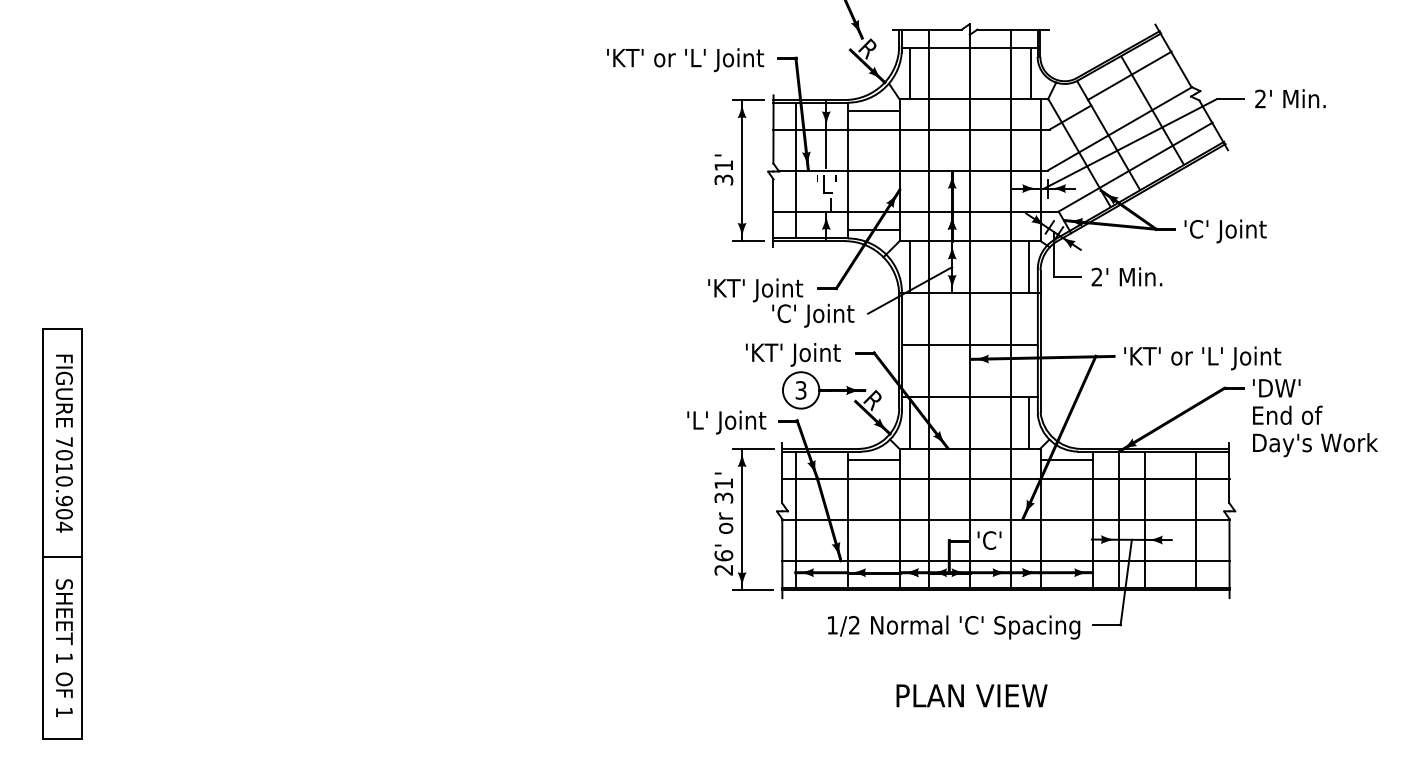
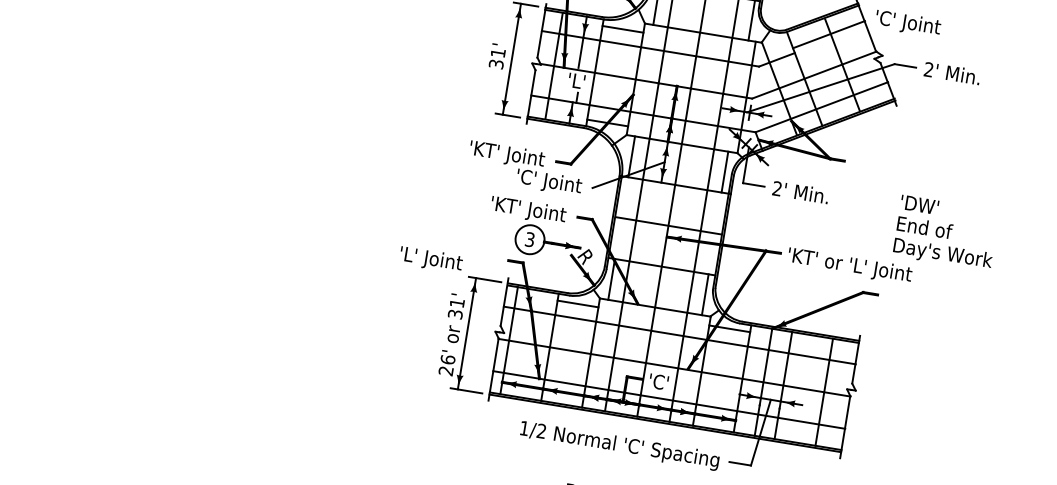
text: (1225, 231) -> (908, 23), moved
text: (1315, 418) -> (946, 233), moved
text: (726, 422) -> (430, 259), moved

